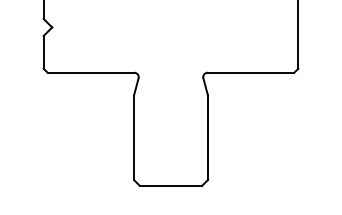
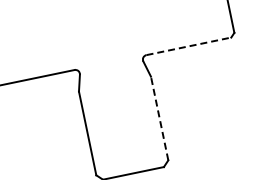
line: (251, 72) -> (189, 46), solid -> dashed
line: (207, 137) -> (159, 118), solid -> dashed

